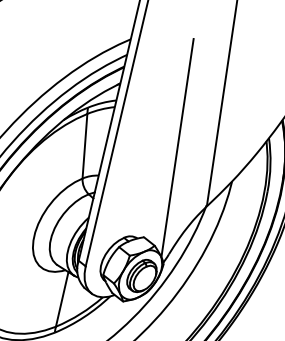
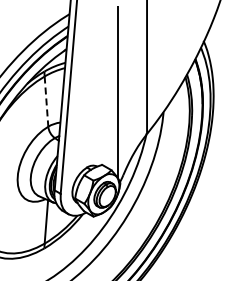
line: (84, 147) -> (46, 102), solid -> dashed

